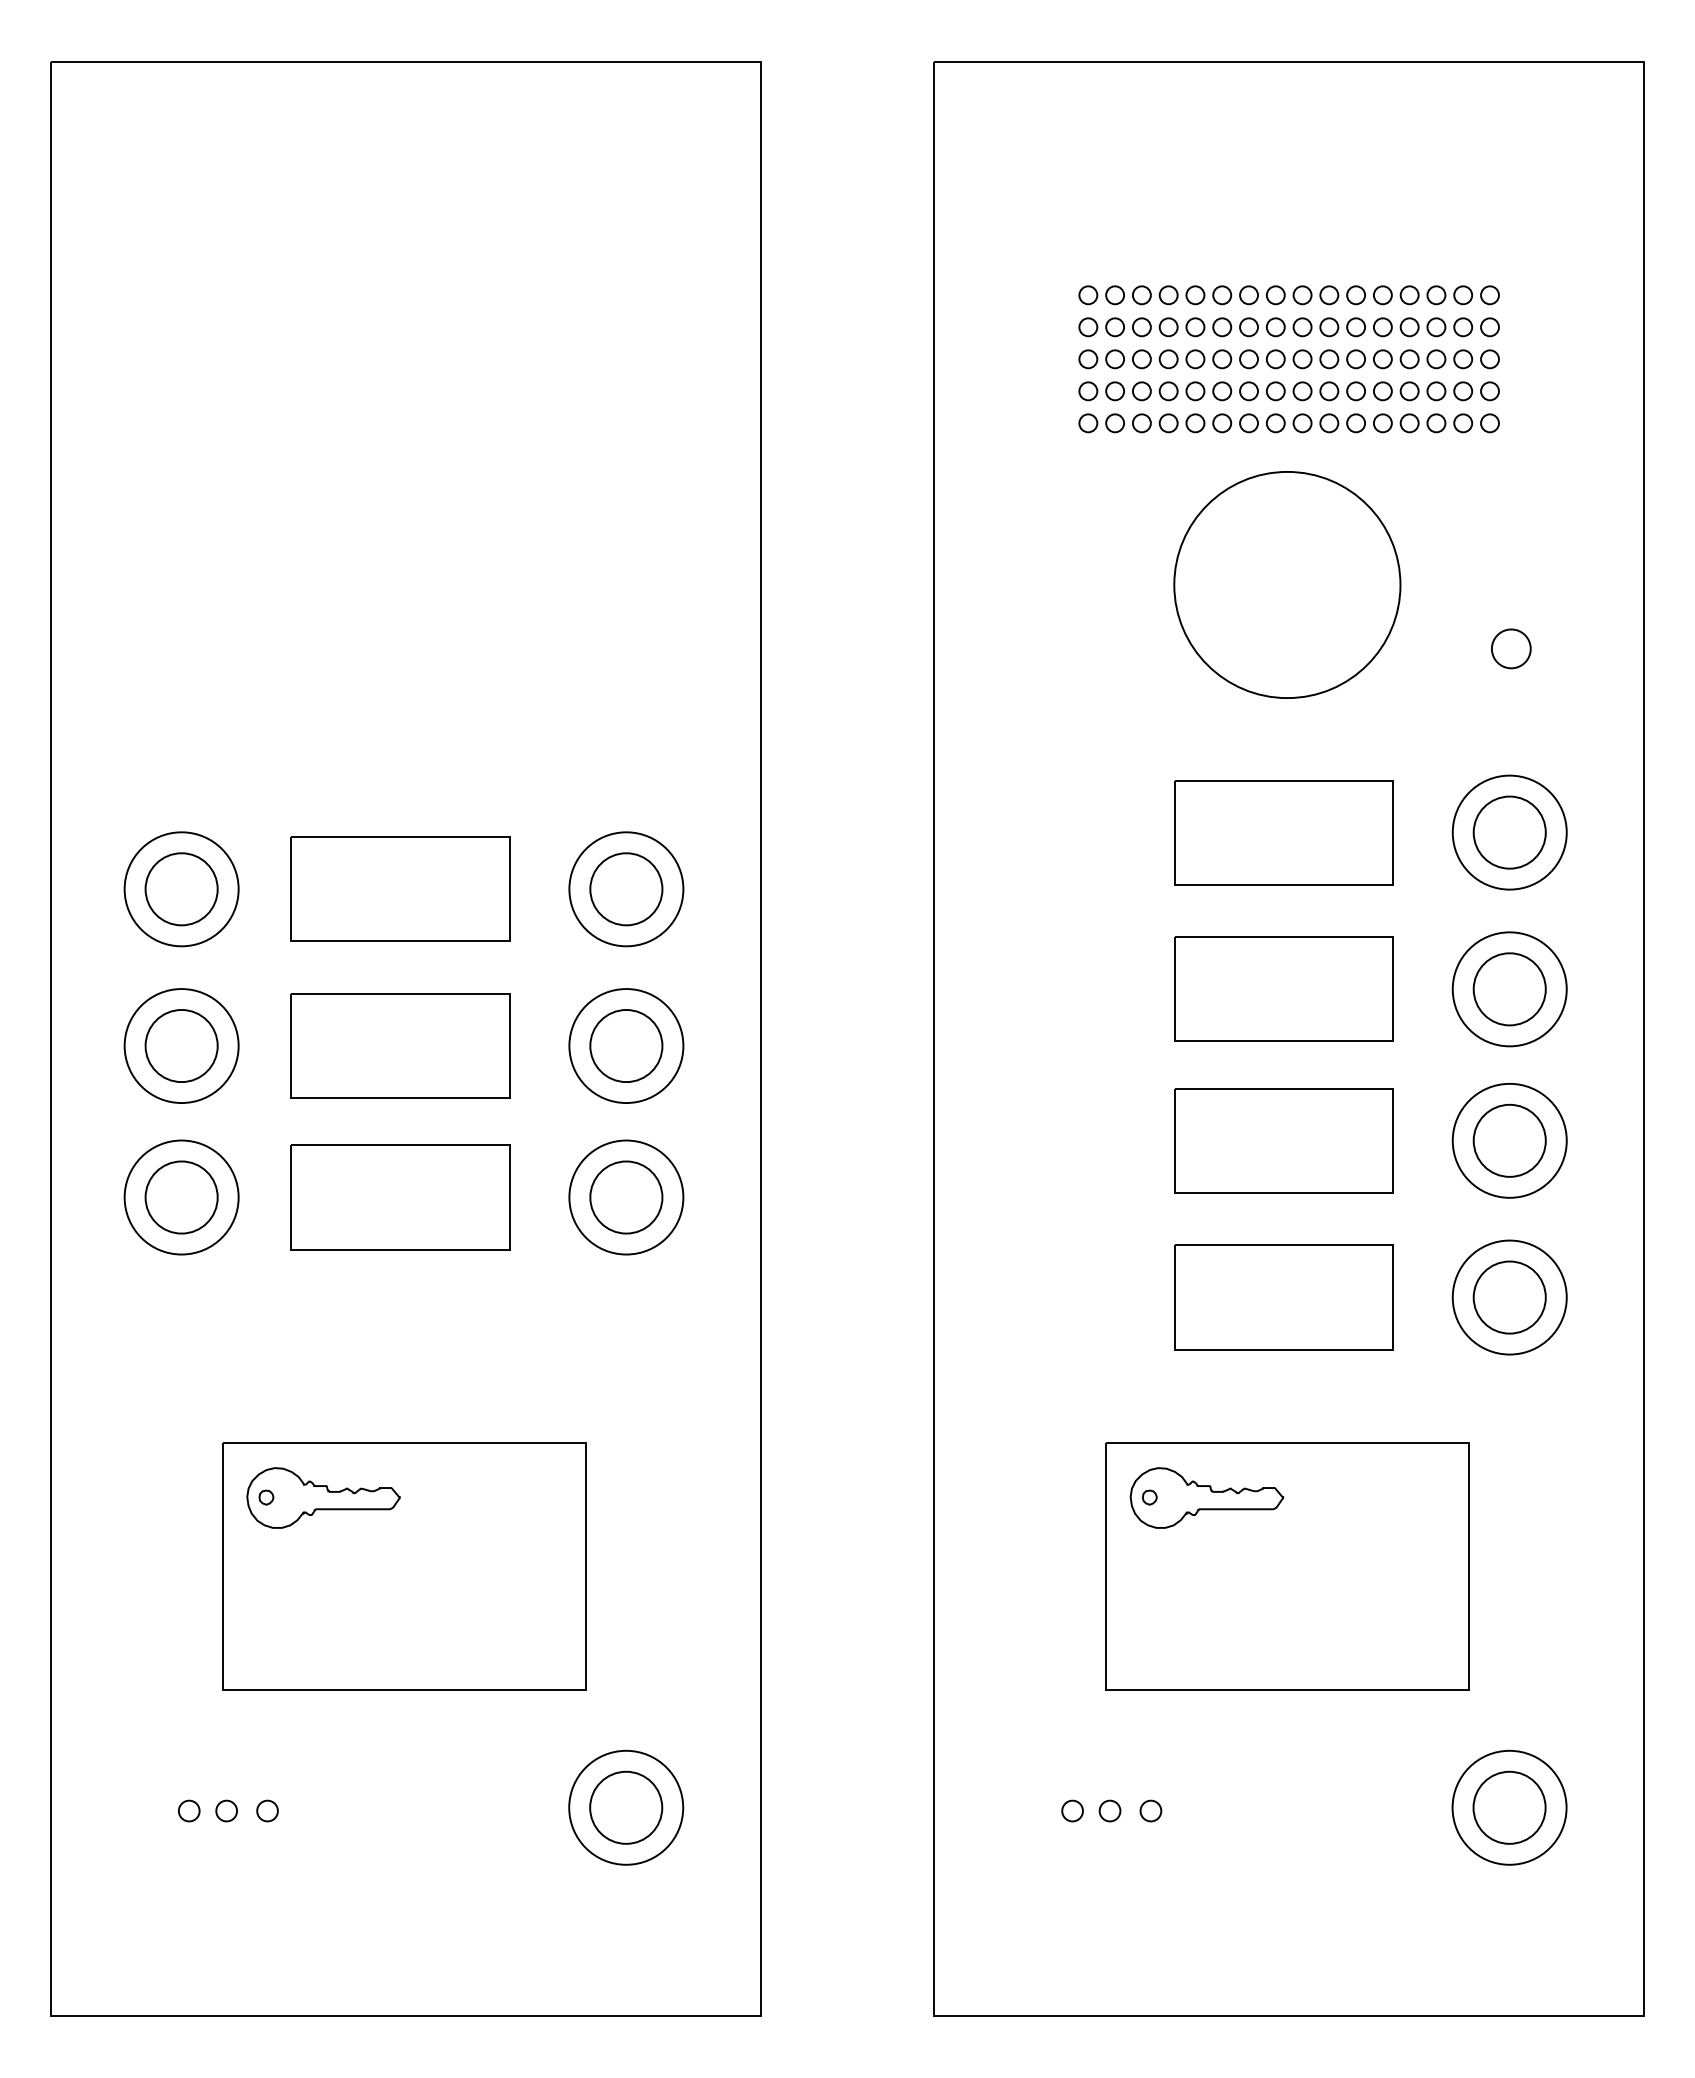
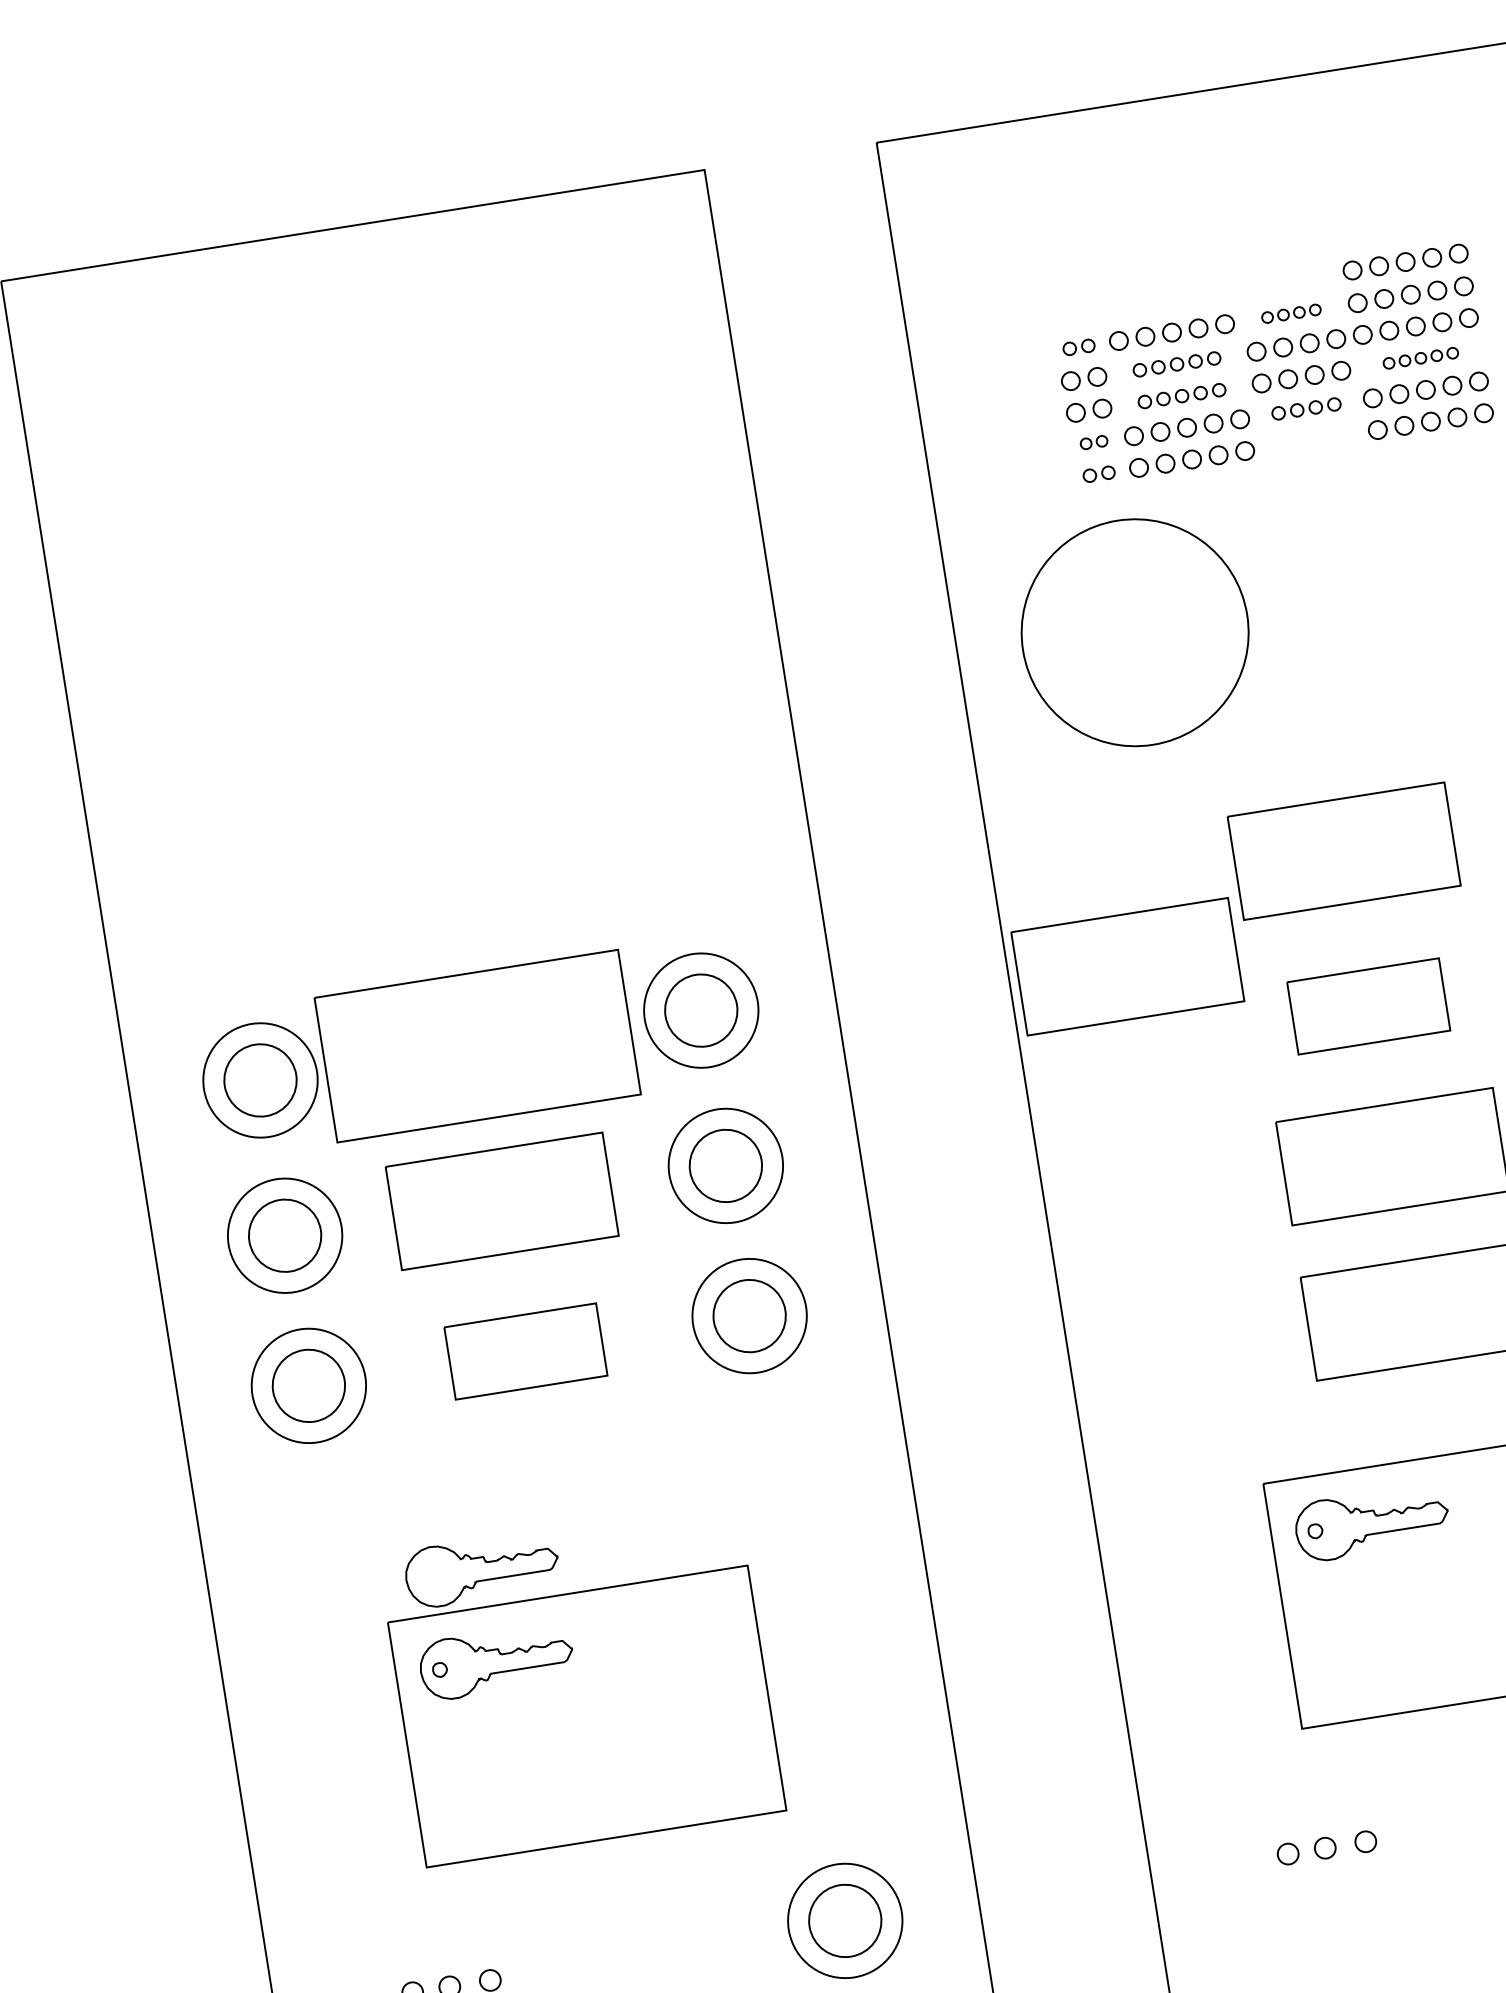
part: (1436, 262) -> (1405, 262), added
part: (1101, 295) -> (1078, 347), size x0.7
part: (1315, 295) -> (1291, 313), size x0.6
part: (1195, 327) -> (1177, 364), size x0.7
part: (1195, 359) -> (1182, 396), size x0.7
part: (1436, 359) -> (1420, 358), size x0.6
part: (1101, 391) -> (1093, 442), size x0.6
part: (1315, 391) -> (1306, 409), size x0.7
part: (1101, 423) -> (1099, 474), size x0.7
part: (1315, 423) -> (1311, 440), removed
part: (1287, 584) -> (1135, 632), moved
part: (400, 888) -> (477, 1045), size x1.4
part: (1052, 912) -> (1127, 966), added
part: (1283, 988) -> (1368, 1005), size x0.7
part: (400, 1197) -> (525, 1351), size x0.7
part: (323, 1404) -> (481, 1568), added

